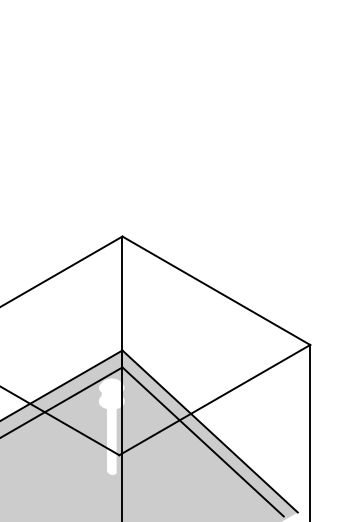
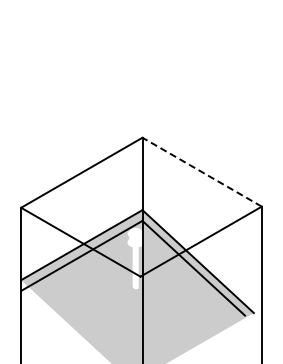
line: (216, 291) -> (202, 172), solid -> dashed

